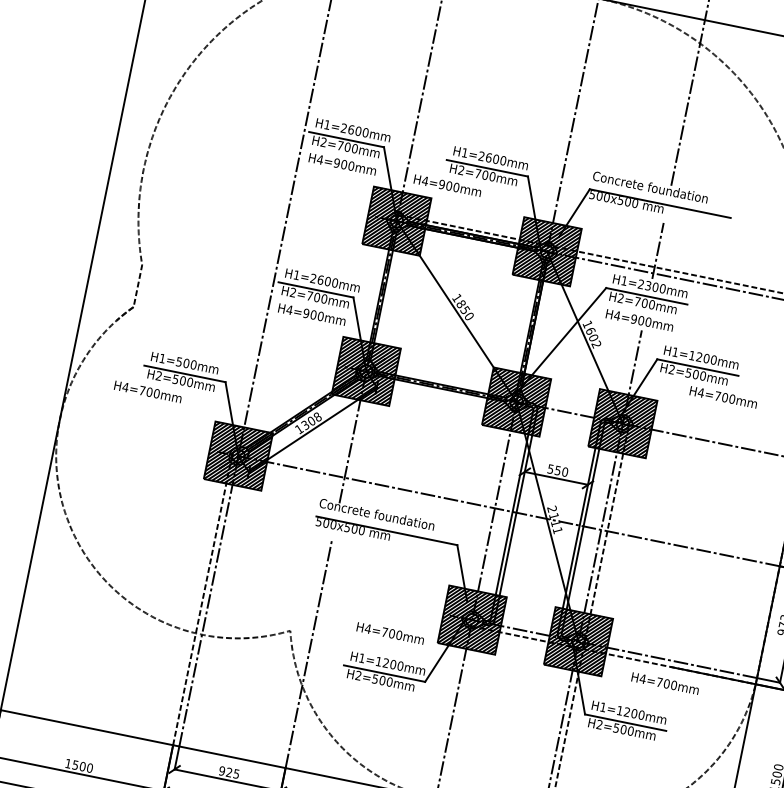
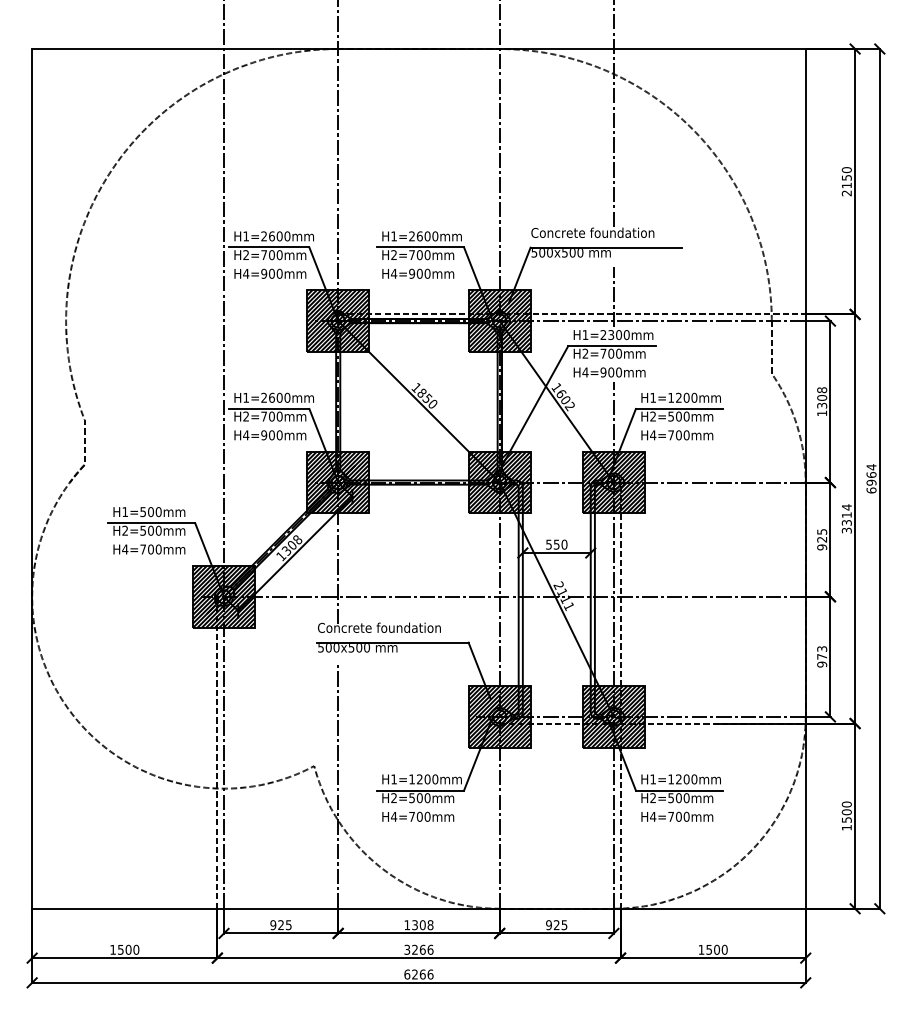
text: (448, 185) -> (418, 273), moved
text: (148, 391) -> (149, 549), moved
text: (723, 397) -> (677, 435), moved
text: (390, 633) -> (418, 816), moved
text: (665, 683) -> (677, 816), moved

